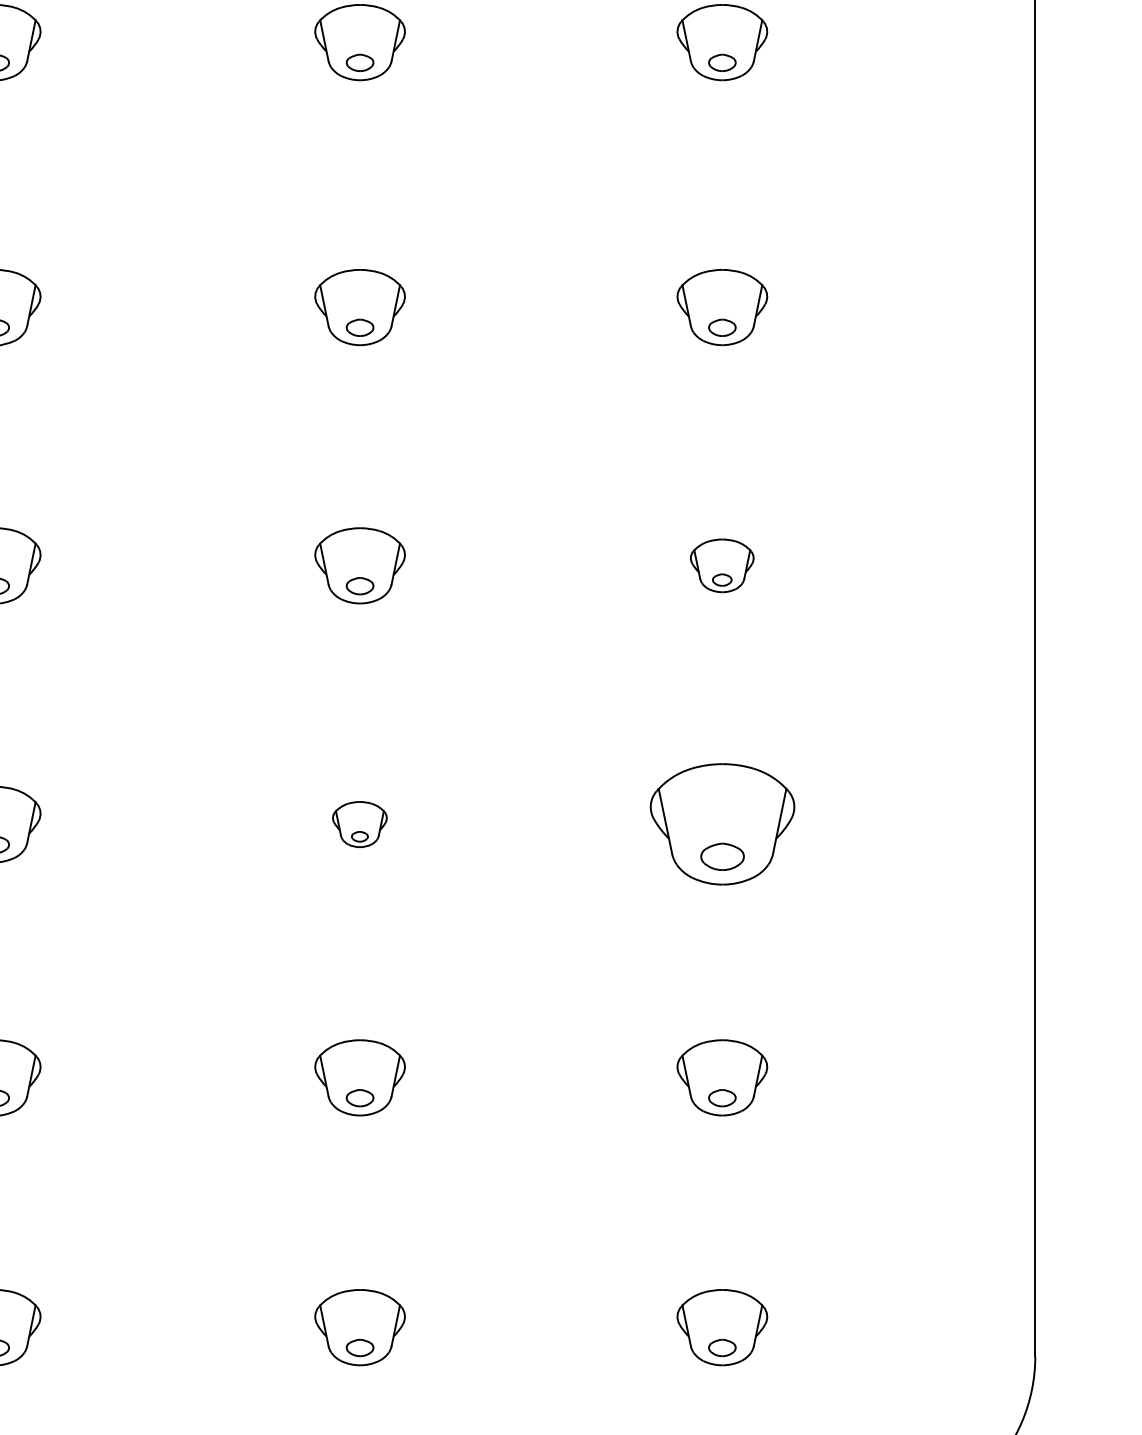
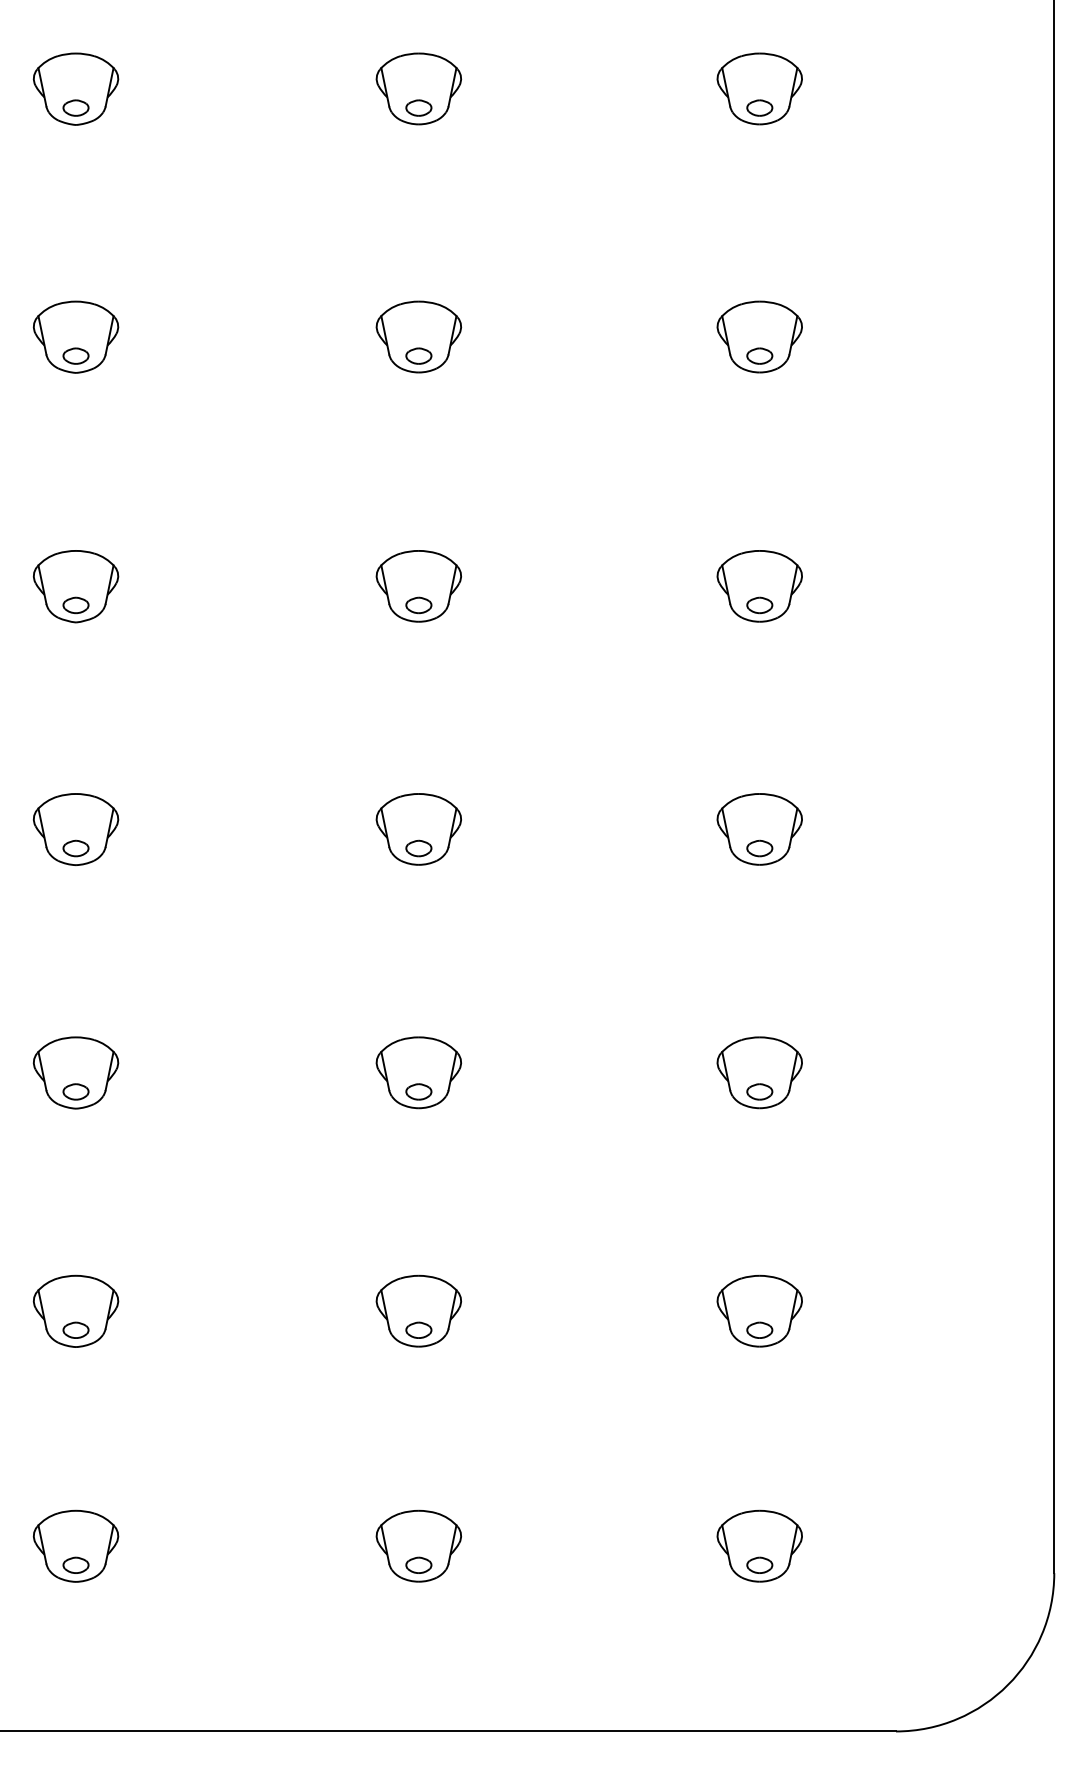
part: (722, 565) -> (759, 829), size x1.43
part: (359, 824) -> (418, 1072), size x1.67
part: (722, 824) -> (759, 1072), size x0.62

